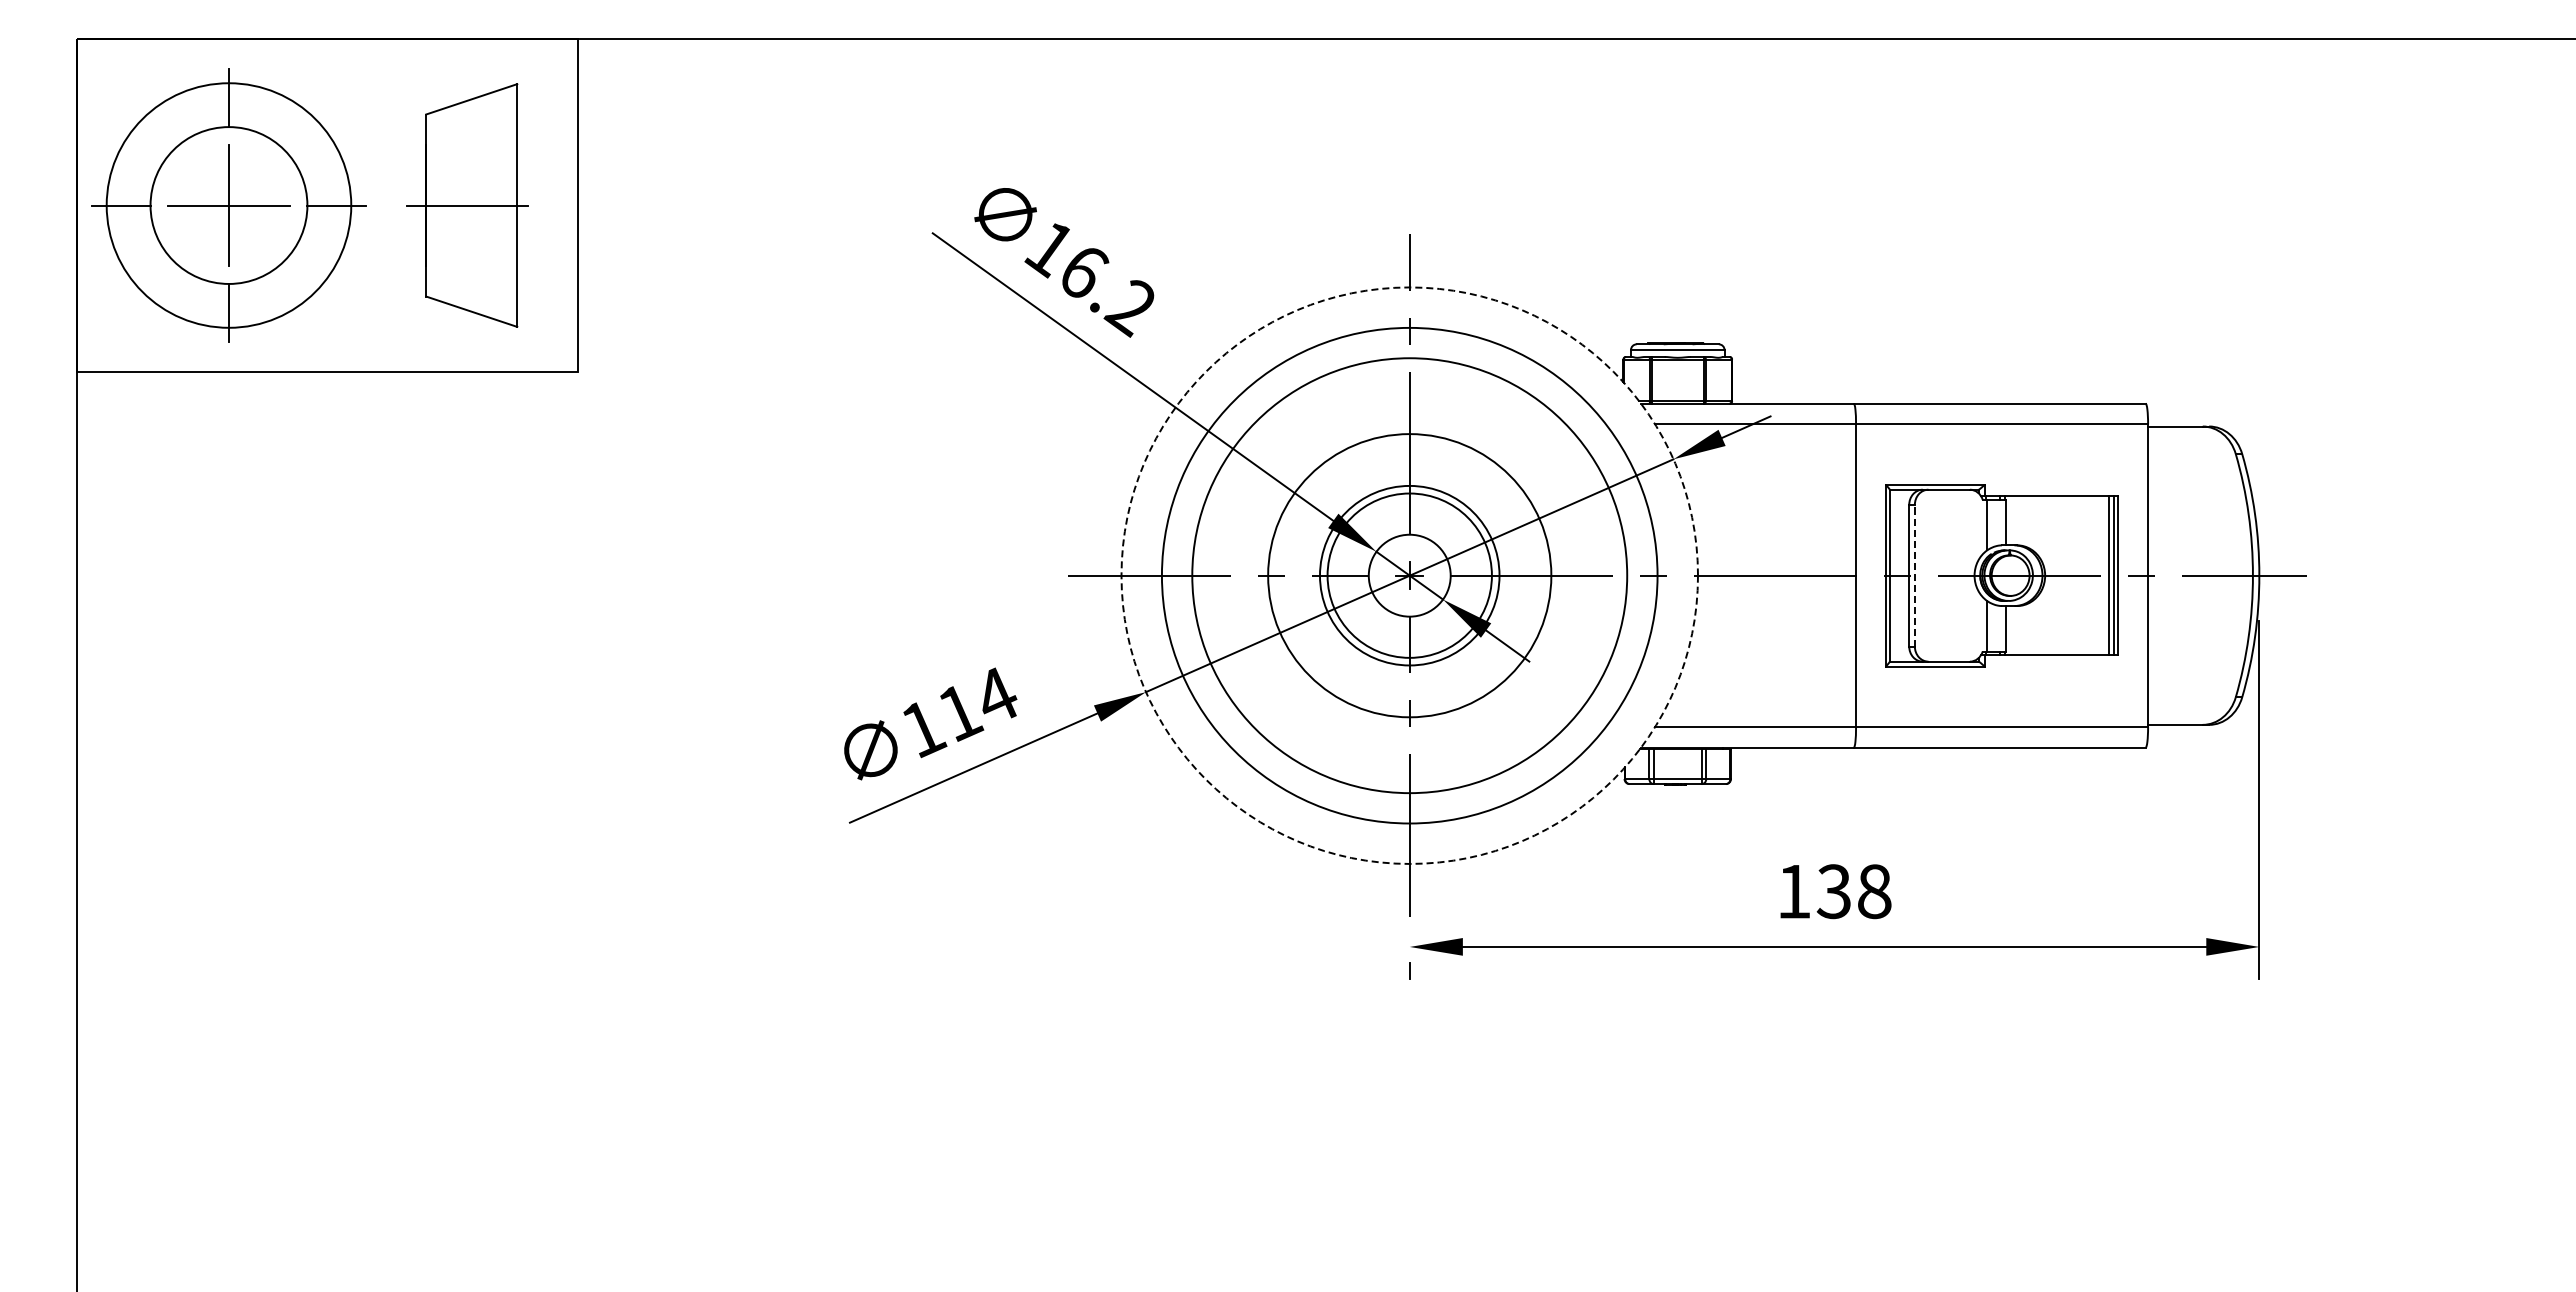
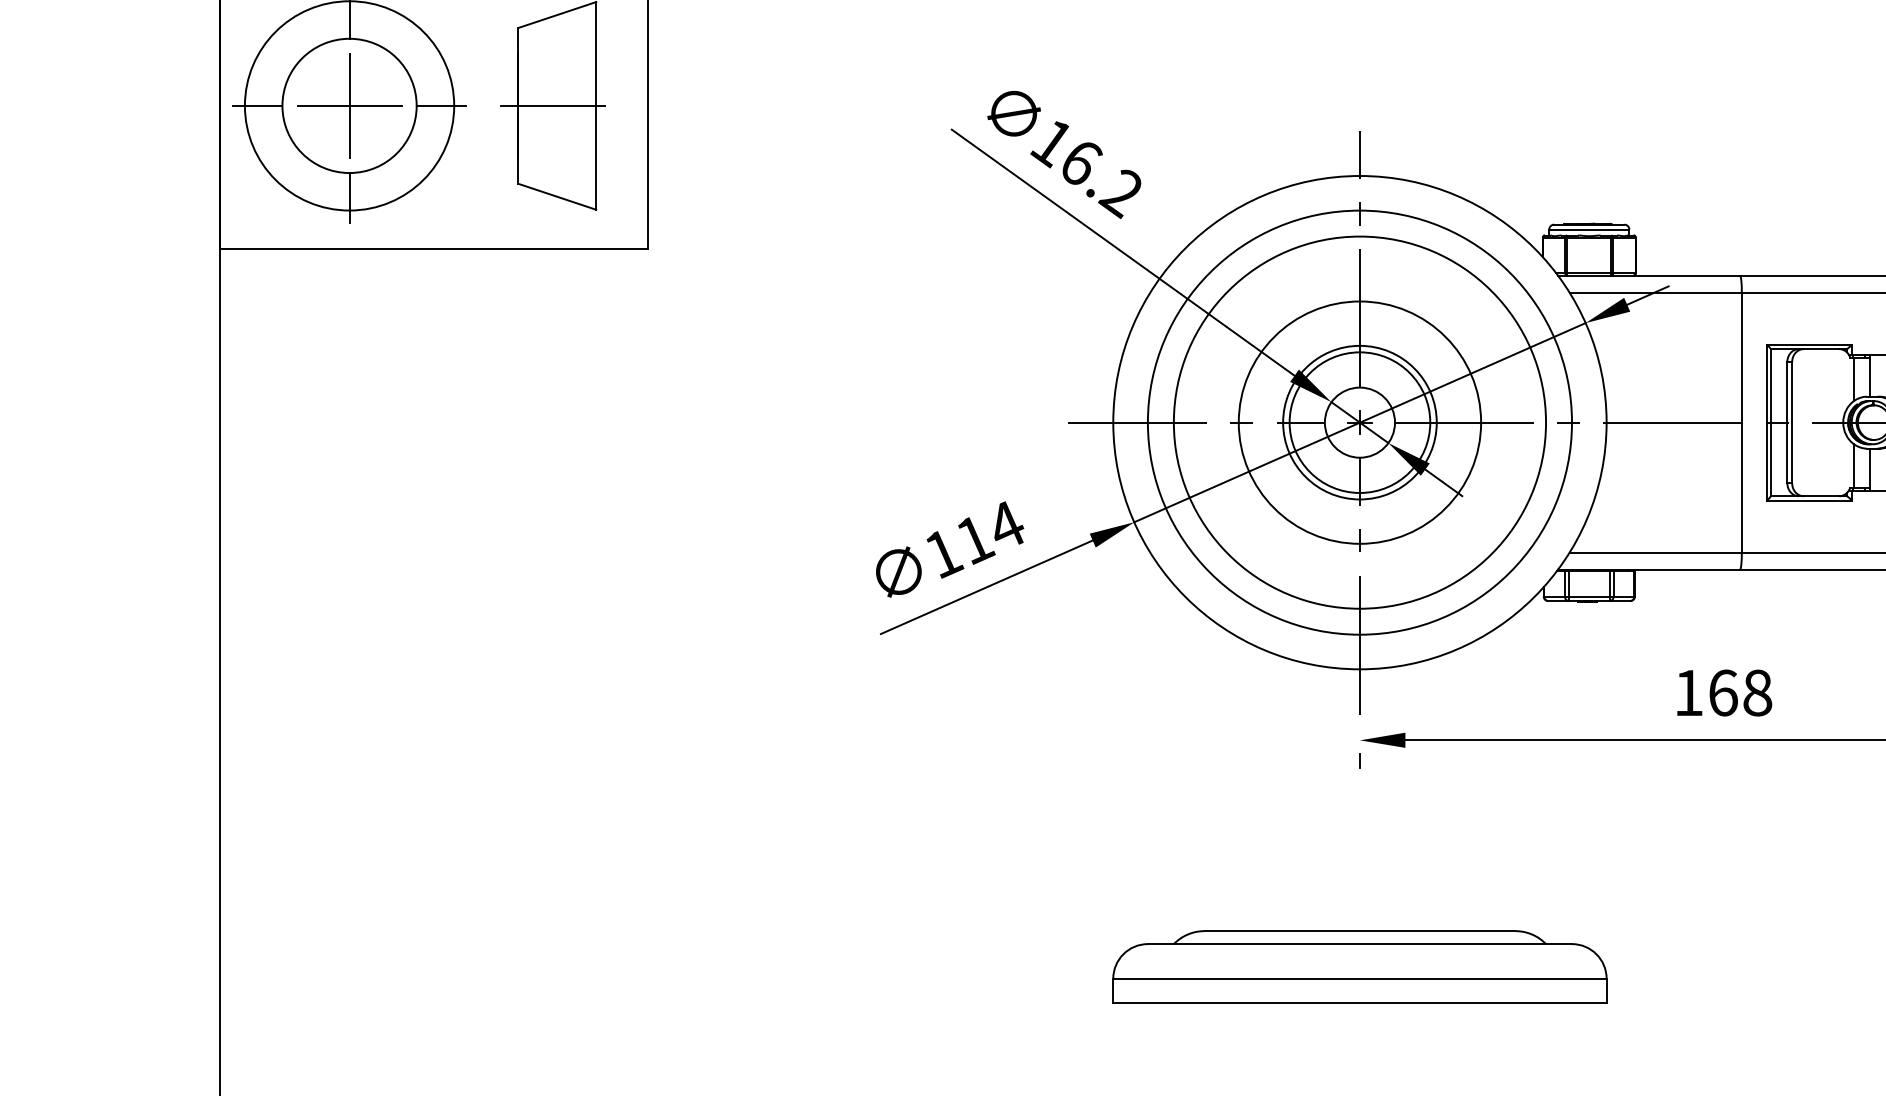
circle: (1409, 575) -> (1359, 422), dashed -> solid
line: (1914, 575) -> (1791, 422), dashed -> solid
text: (1833, 891) -> (1722, 692), 138 -> 168
part: (1409, 1211) -> (1359, 966), added

